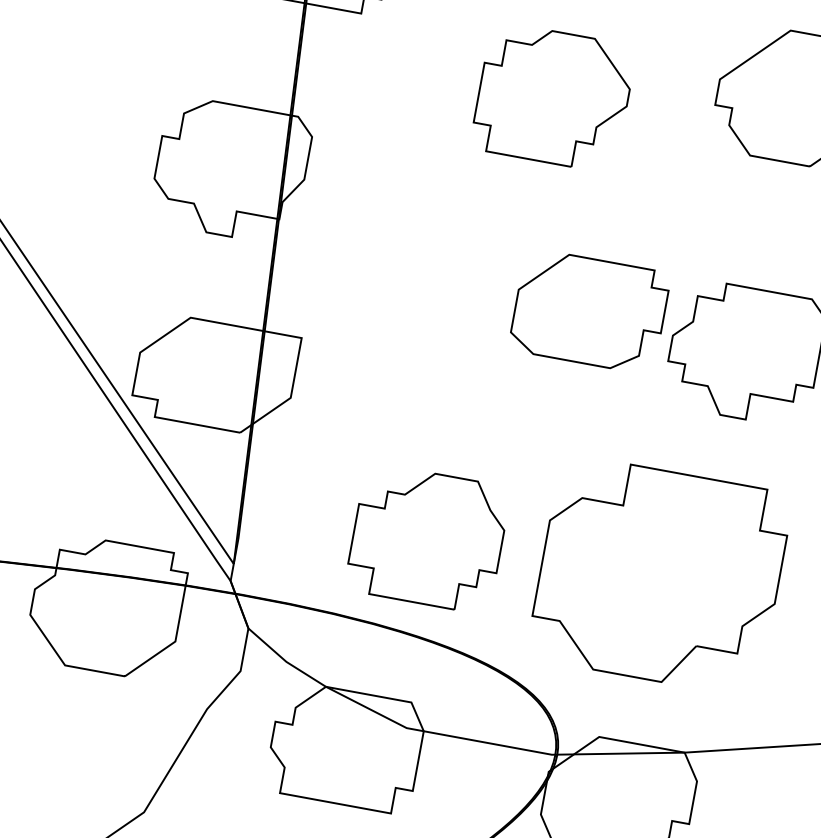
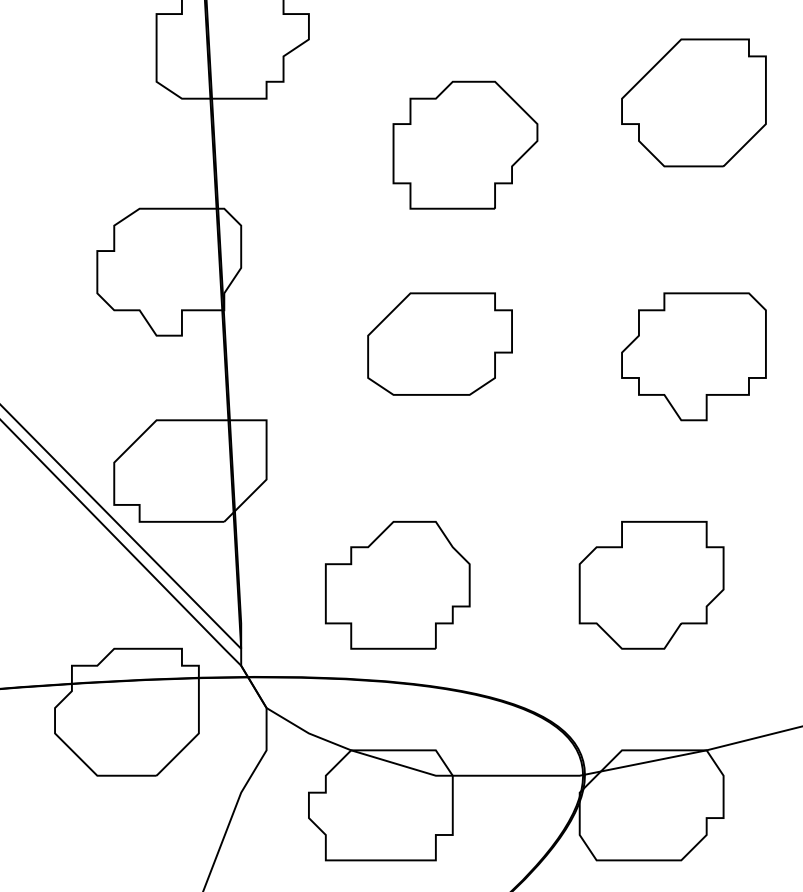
part: (589, 310) -> (439, 343), moved
part: (427, 538) -> (397, 585), moved
part: (659, 576) -> (651, 585), size x0.62

